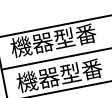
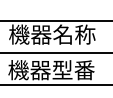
text: (75, 36) -> (74, 34), 機器型番 -> 機器名称

